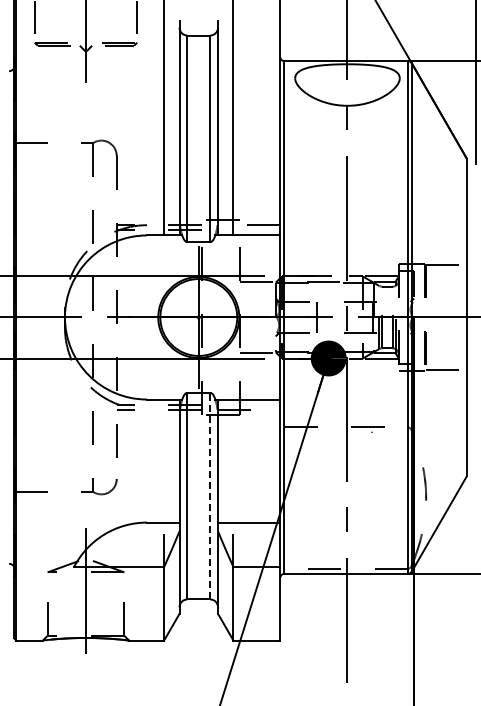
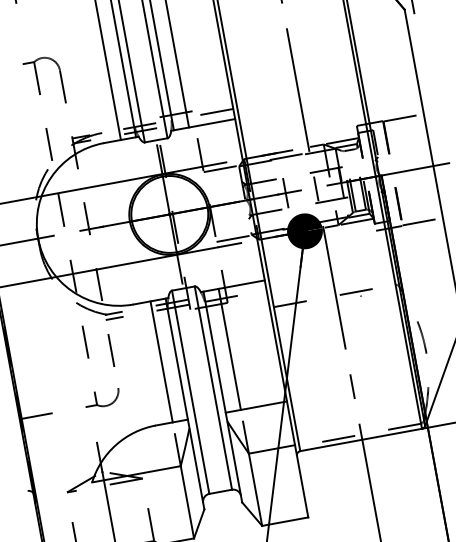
line: (164, 460) -> (161, 361), added
line: (233, 460) -> (229, 348), added
line: (210, 495) -> (213, 387), dashed -> solid

